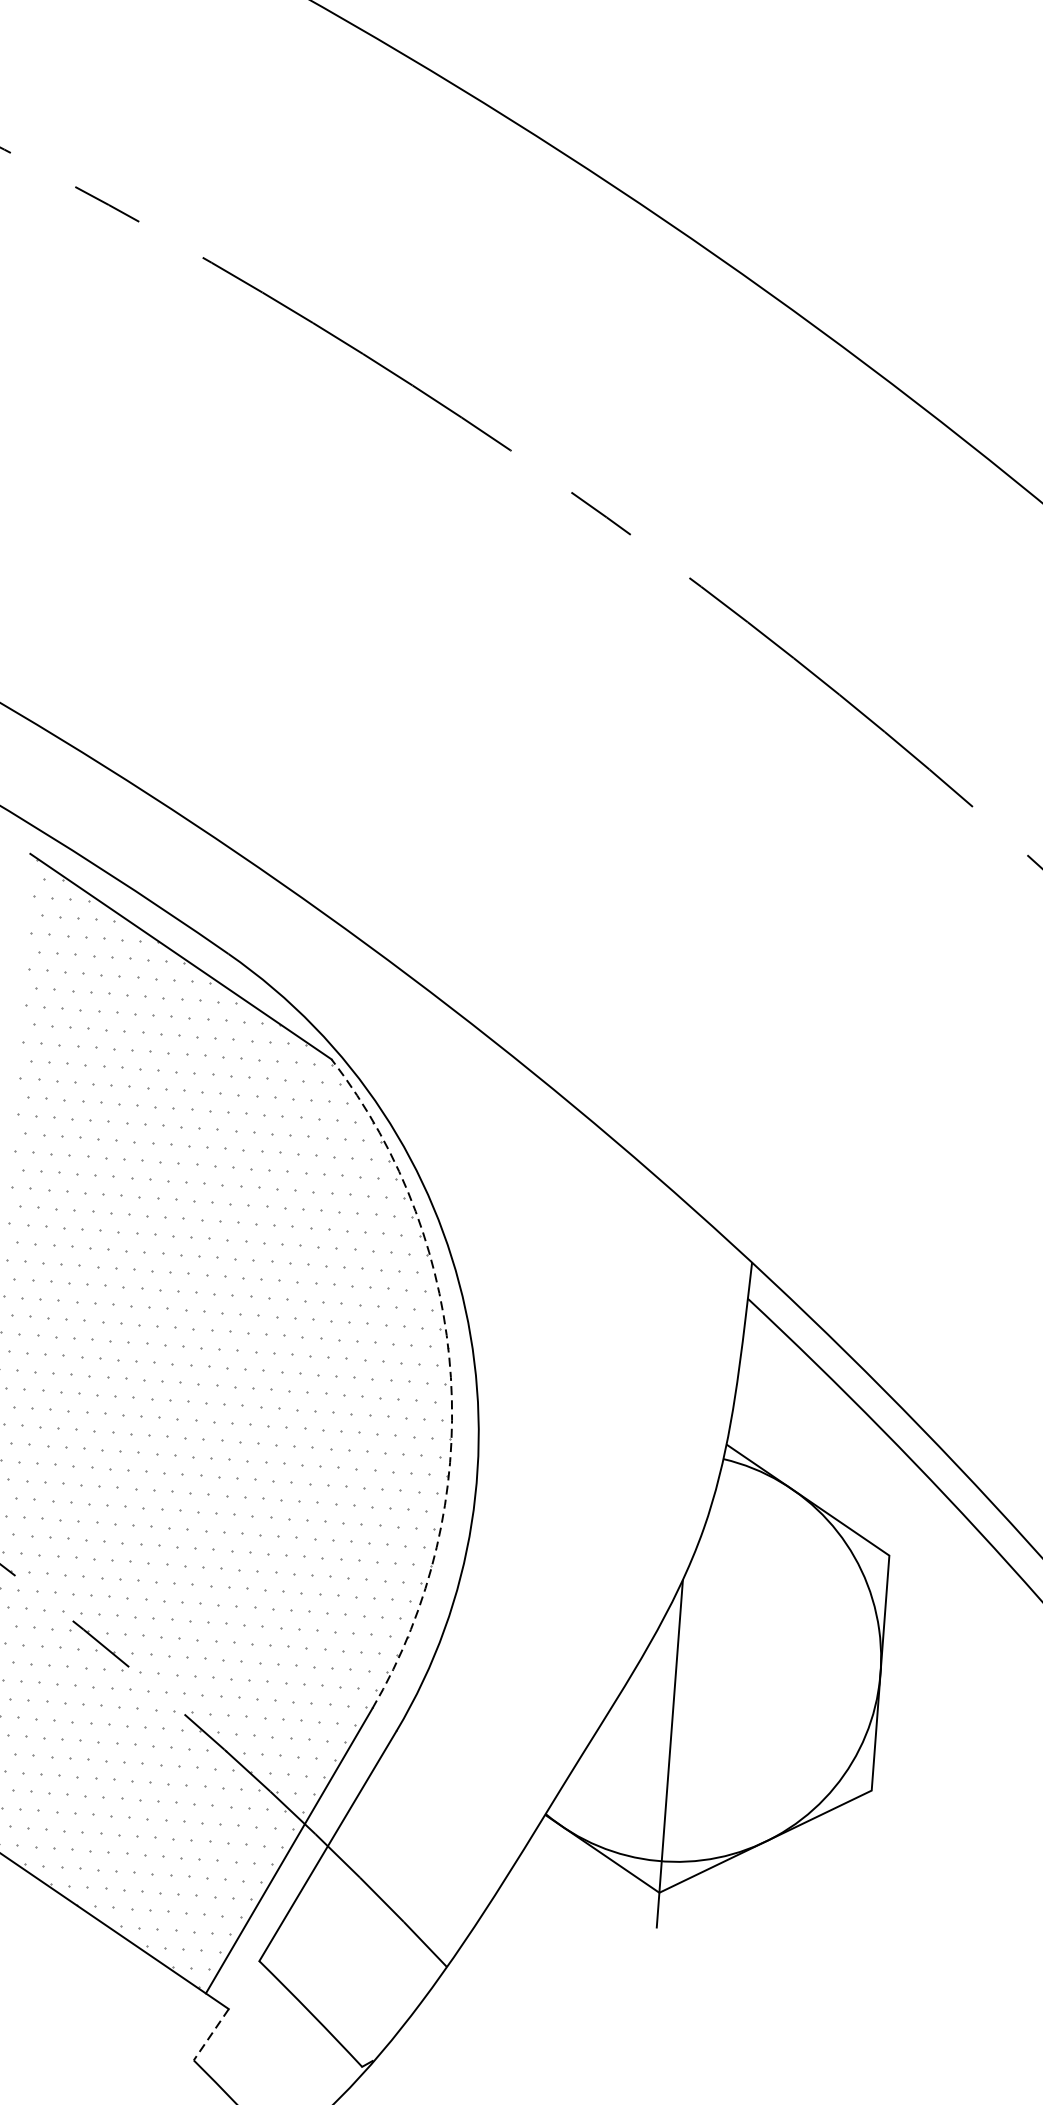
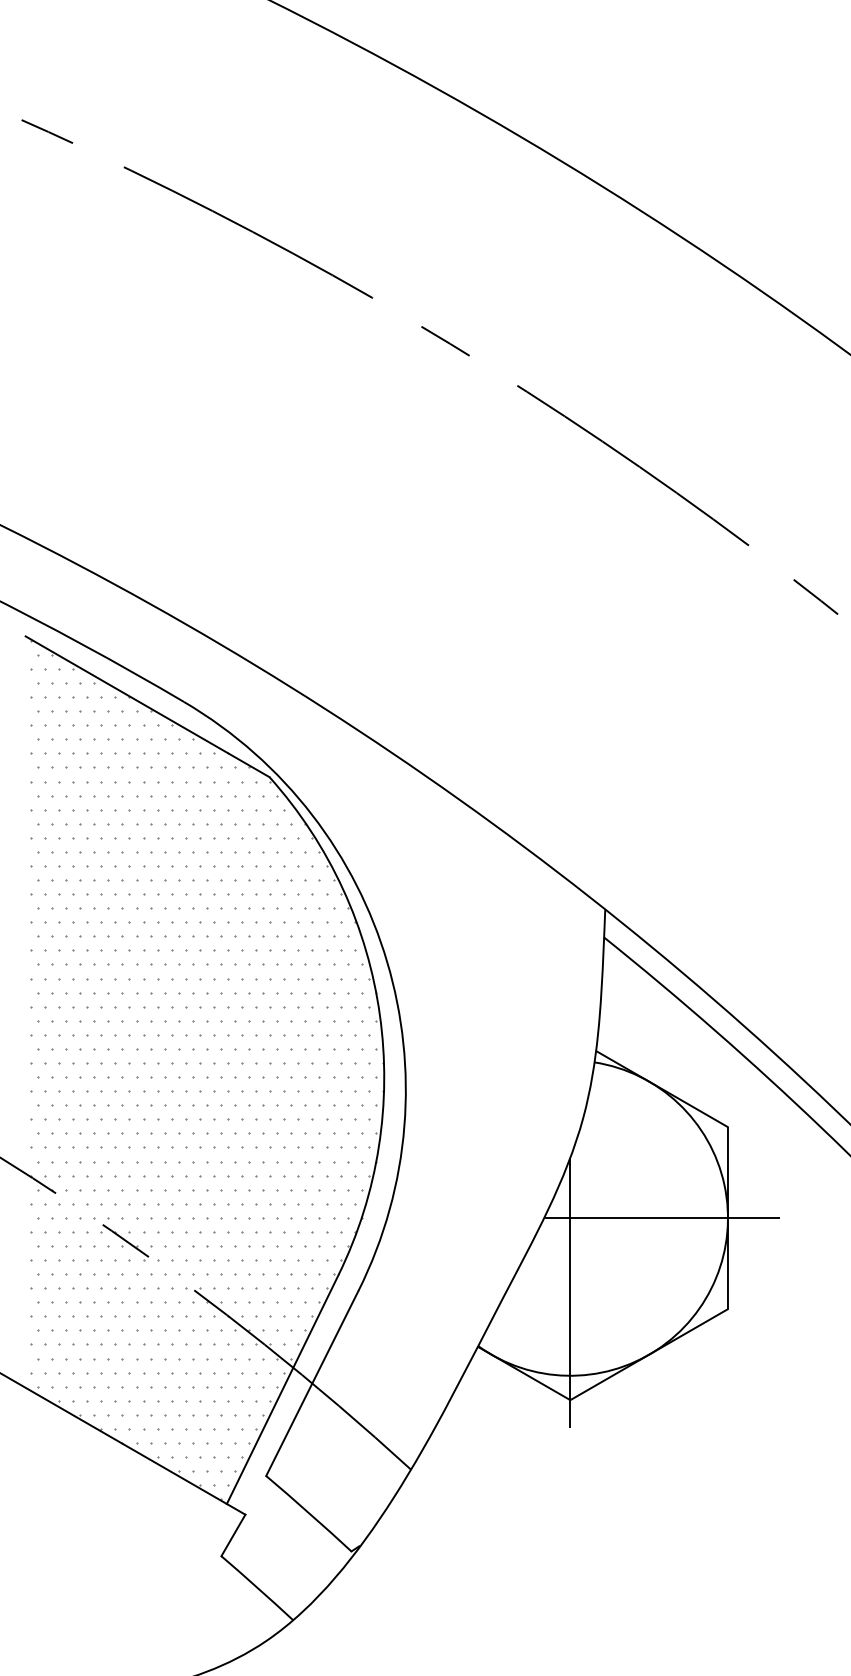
arc: (450, 1377) -> (379, 1015), dashed -> solid
line: (795, 1667) -> (662, 1218), added
line: (211, 2034) -> (233, 1535), dashed -> solid

